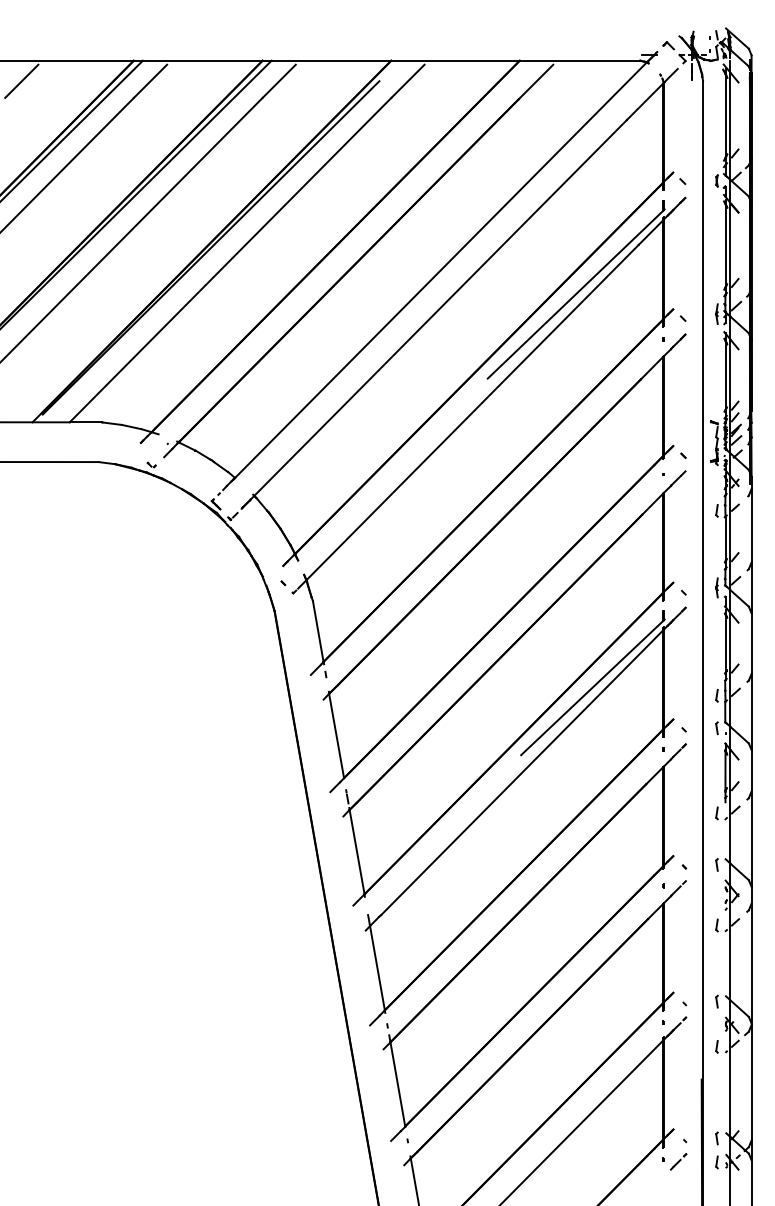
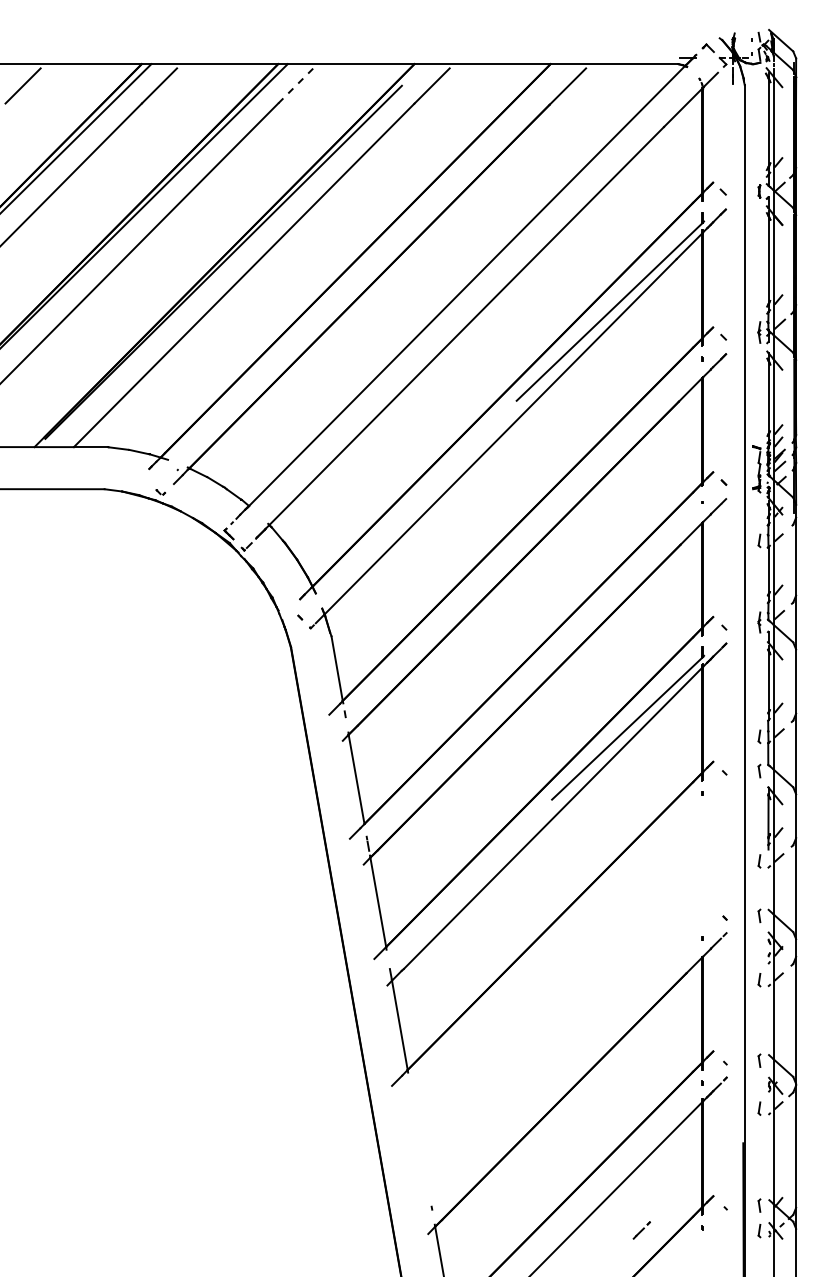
line: (278, 80) -> (295, 85), solid -> dashed
part: (534, 942) -> (566, 998), removed
line: (678, 1161) -> (641, 1230), moved

